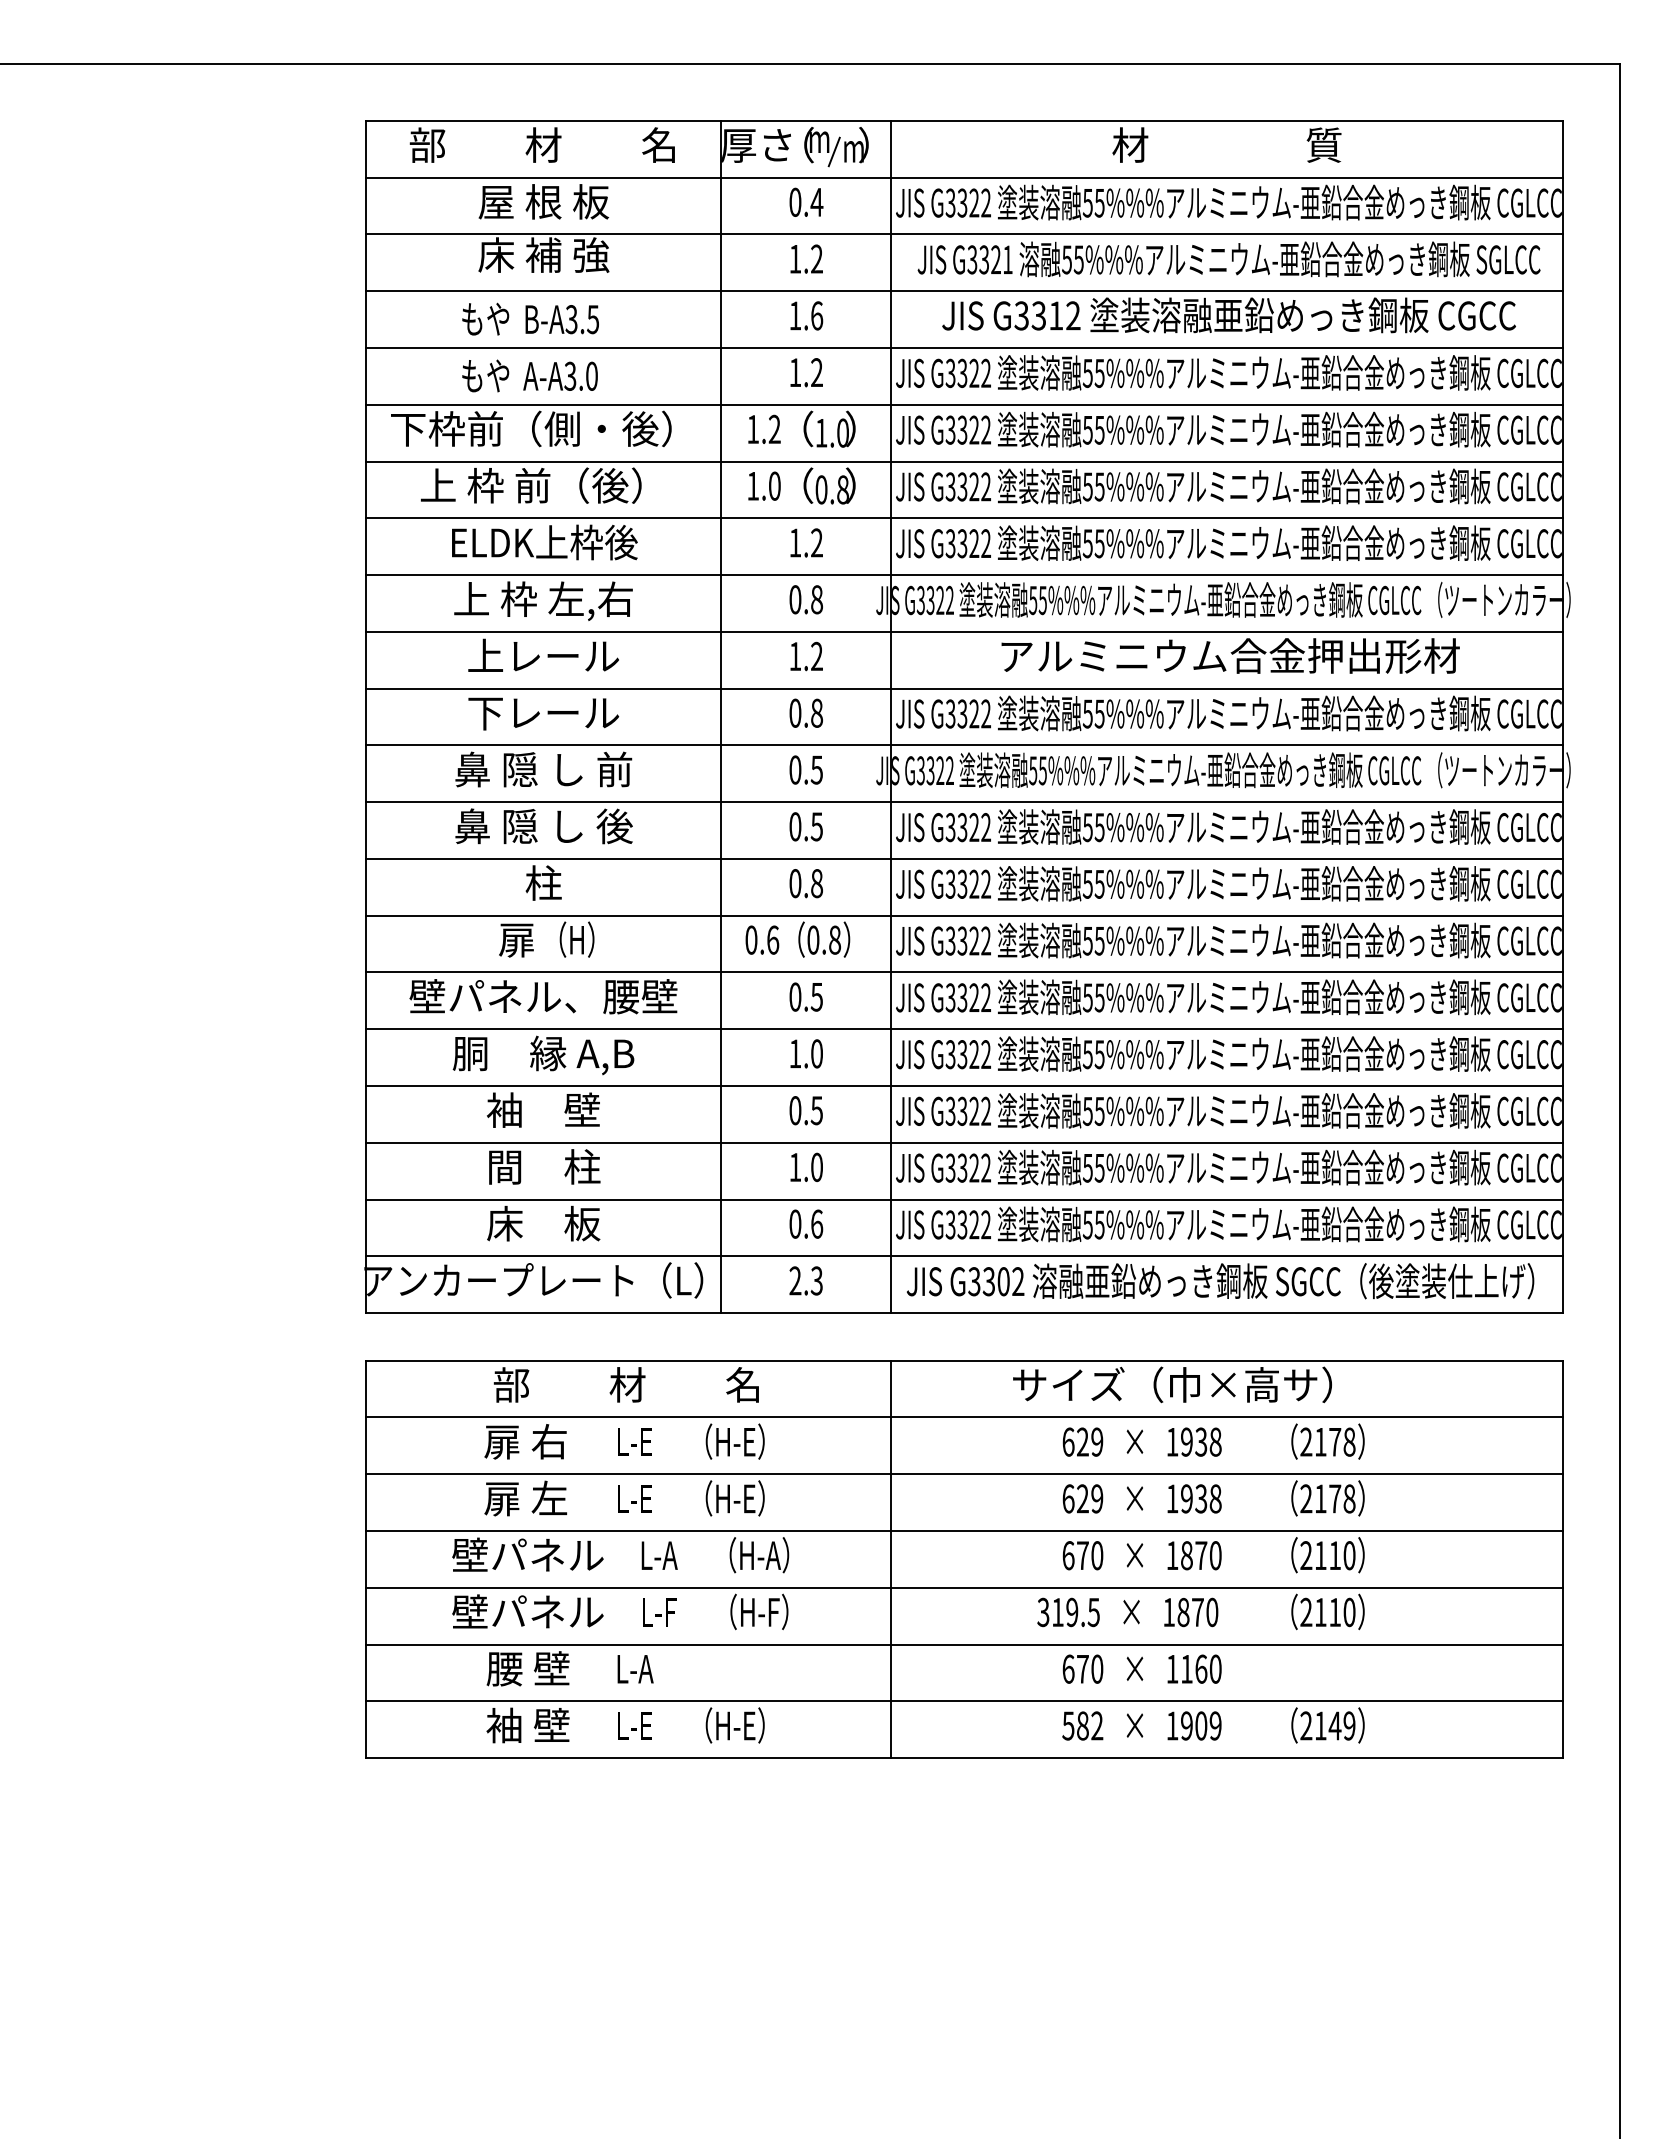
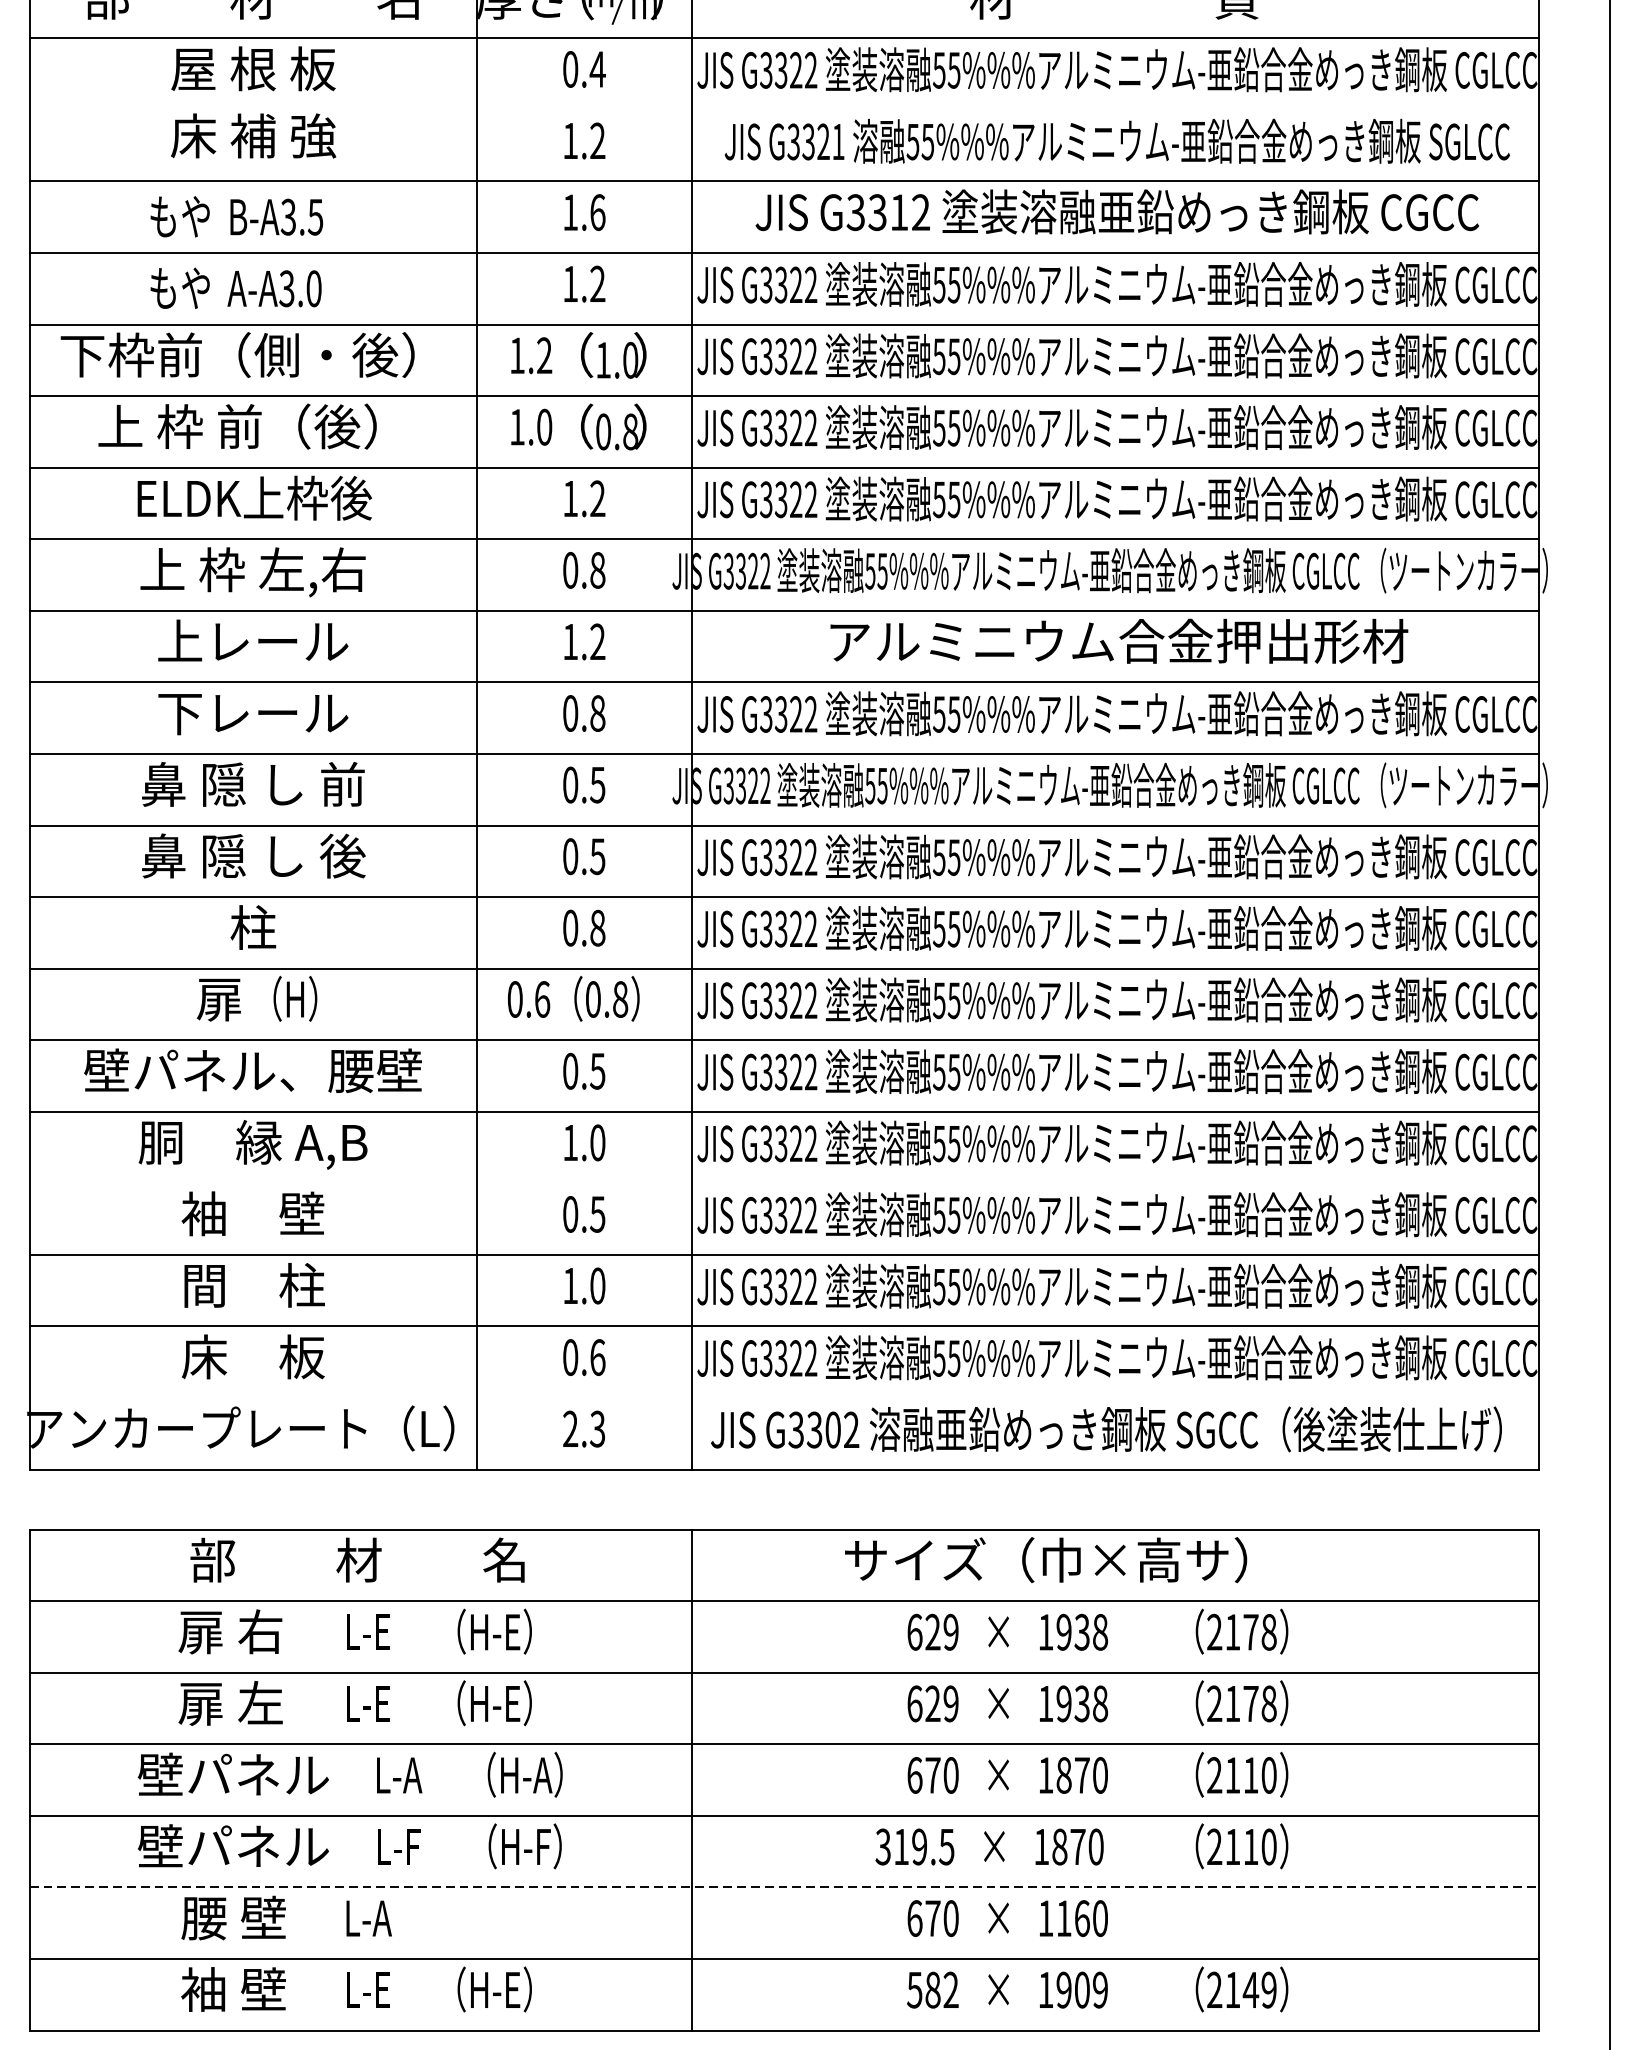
line: (964, 234) -> (783, 109), removed
line: (964, 1085) -> (783, 1182), removed
line: (964, 1256) -> (783, 1398), removed
line: (965, 1644) -> (785, 1887), solid -> dashed

